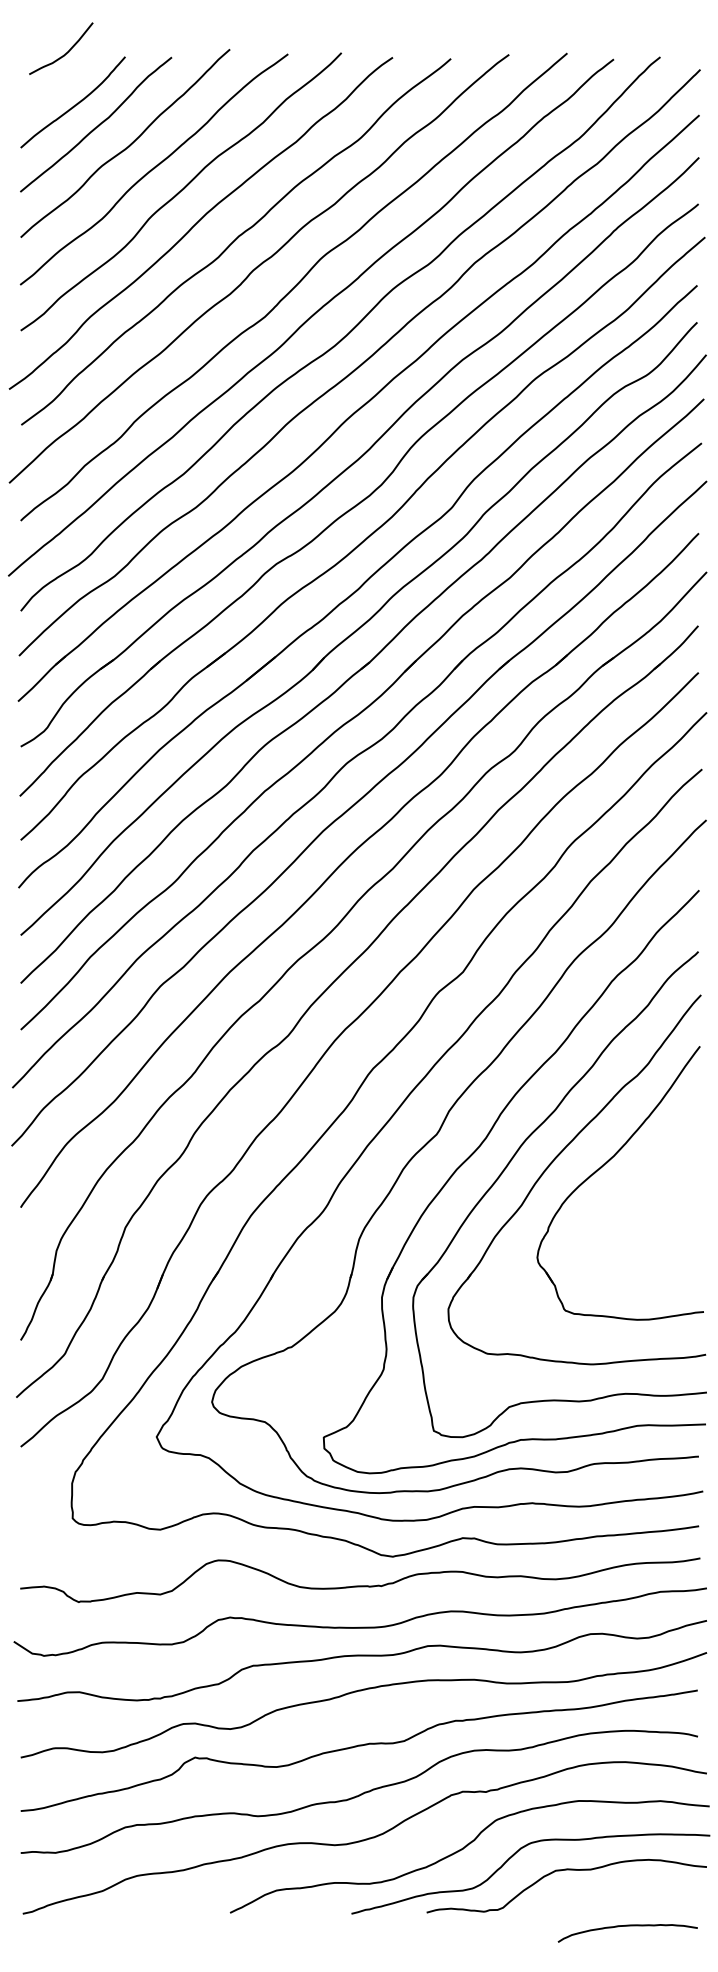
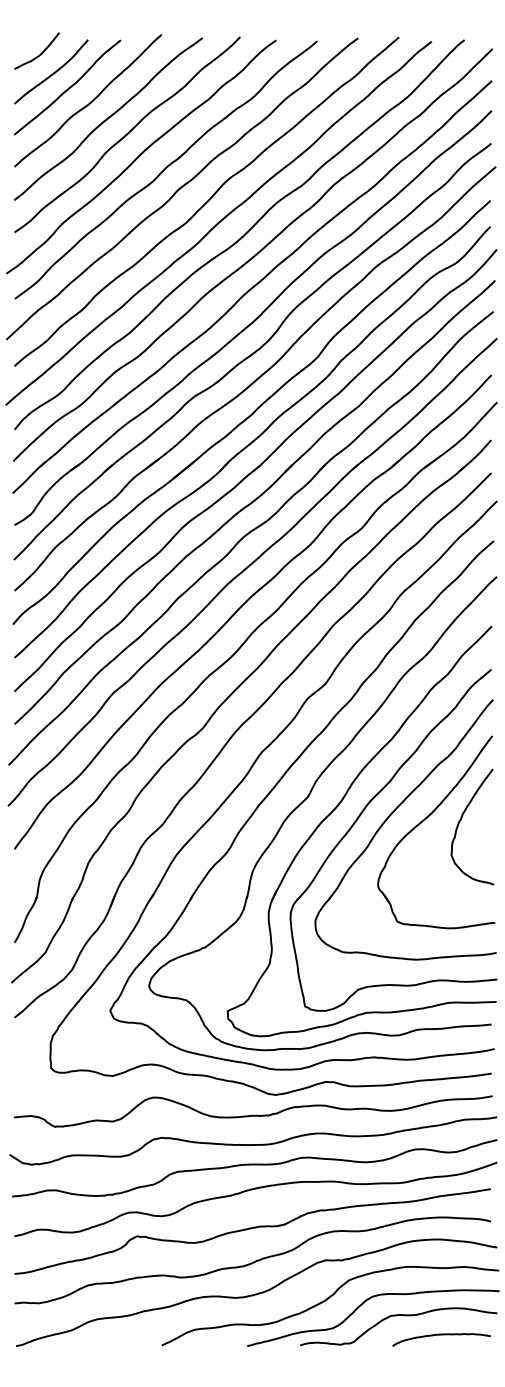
curve: (66, 52) -> (40, 53), moved
curve: (656, 1166) -> (461, 820), added
curve: (627, 1927) -> (441, 1335), moved

